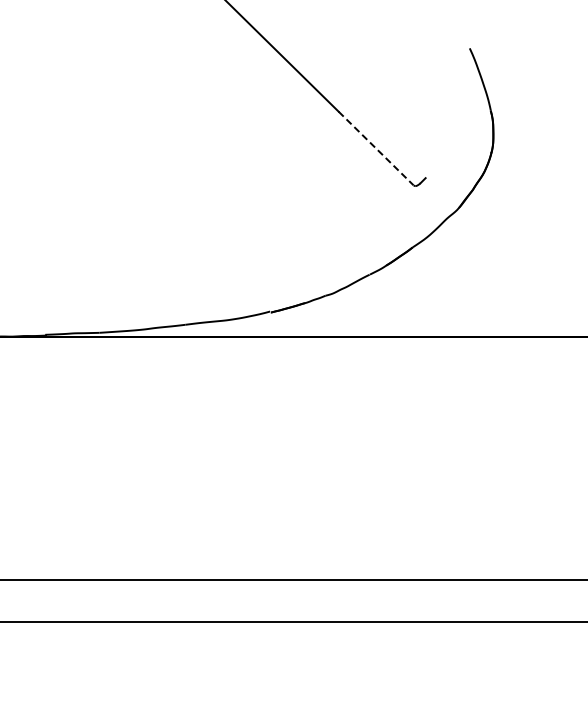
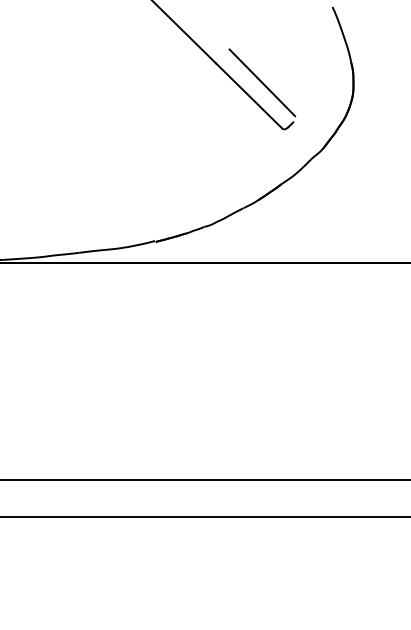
line: (390, 133) -> (262, 82), added
line: (376, 148) -> (249, 96), dashed -> solid

